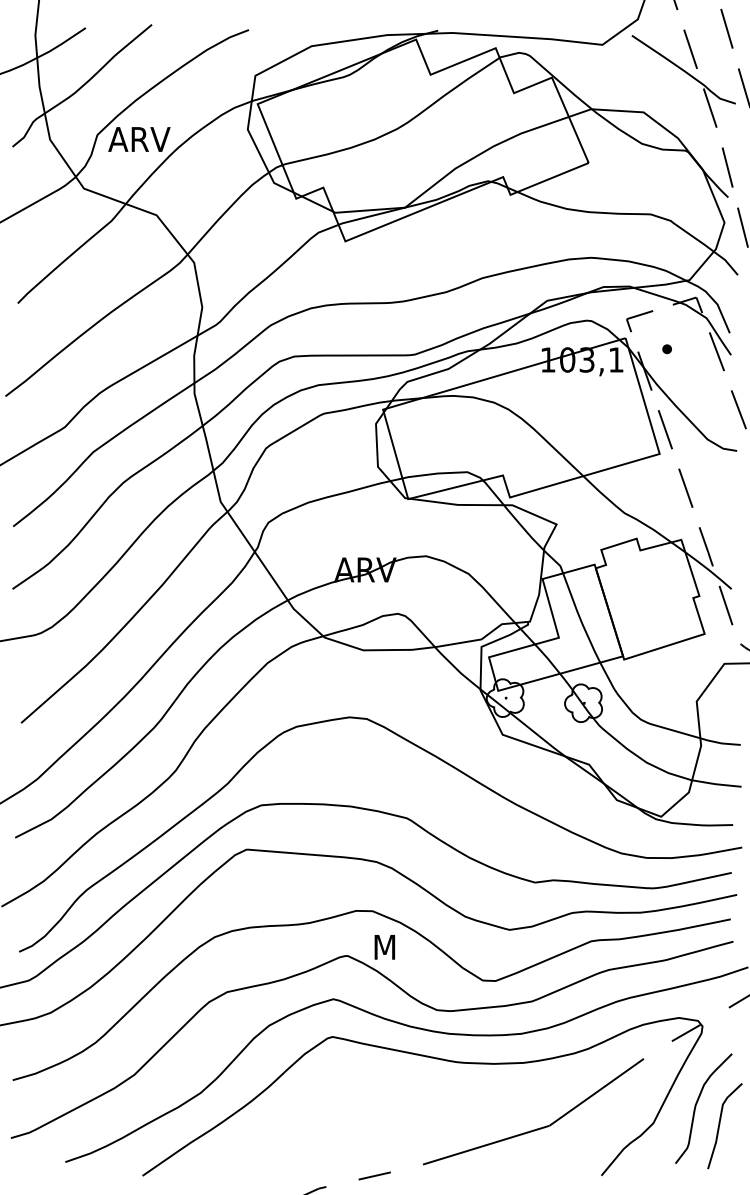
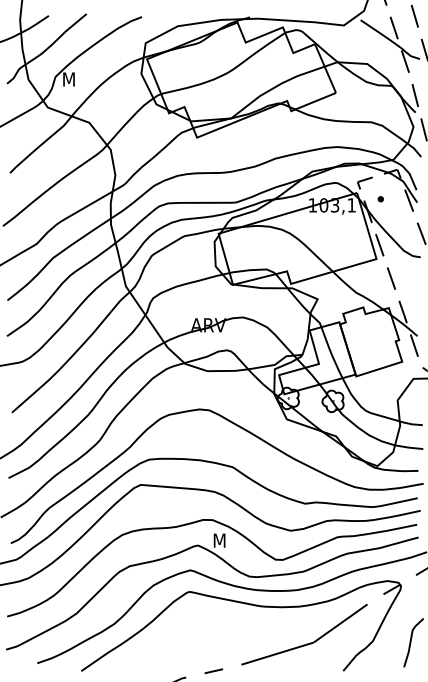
text: (139, 139) -> (79, 79), ARV -> M
curve: (698, 1104) -> (398, 630), removed

